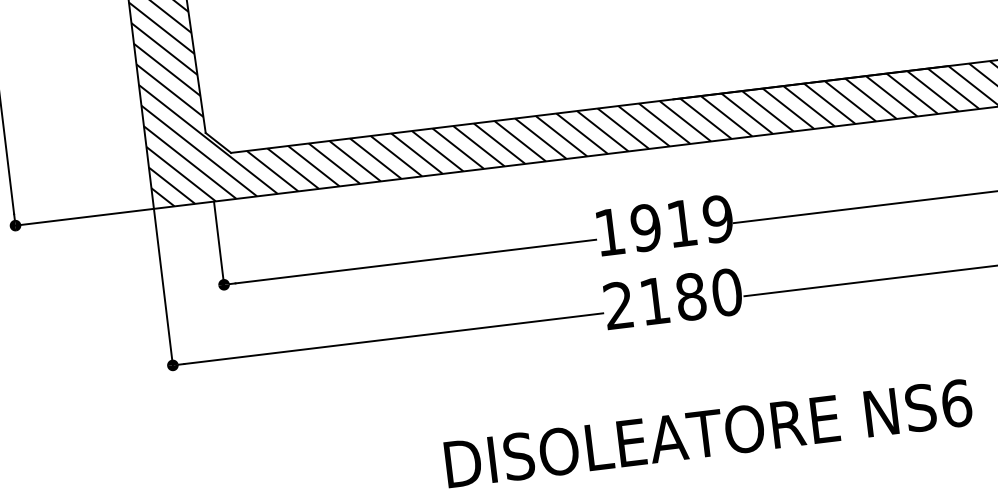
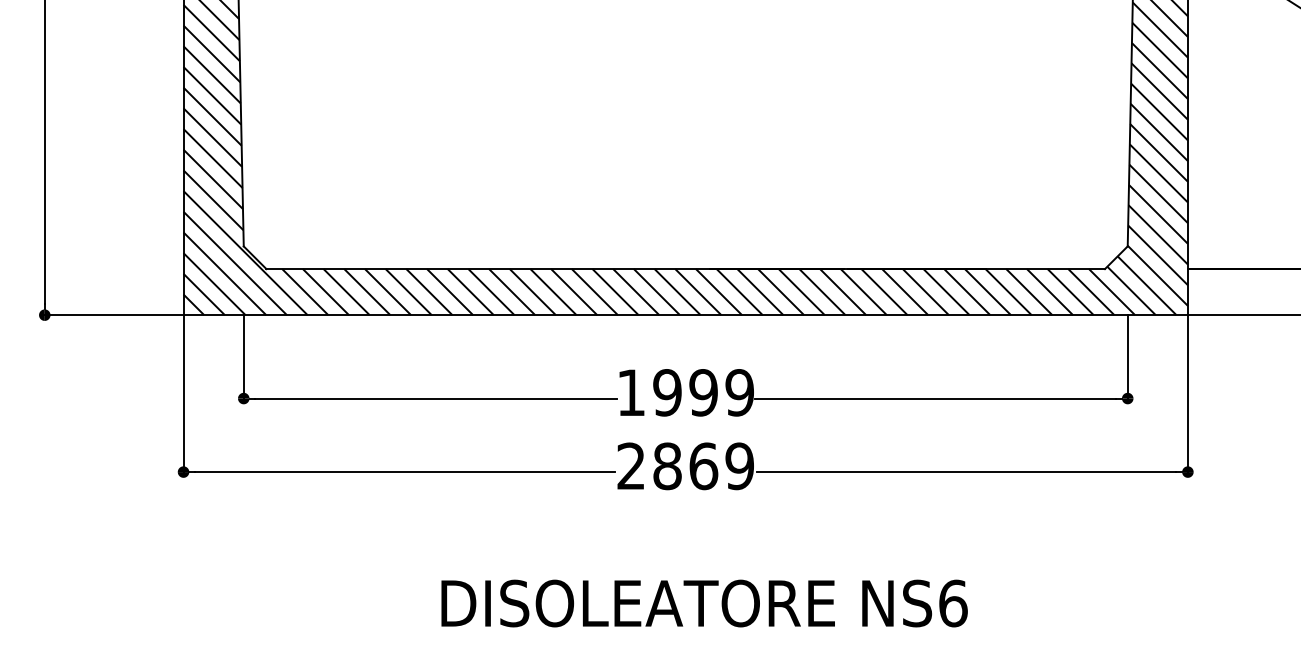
text: (681, 223) -> (703, 392), 1919 -> 1999
text: (690, 297) -> (703, 466), 2180 -> 2869

